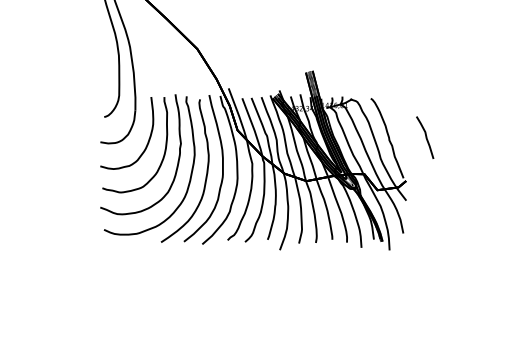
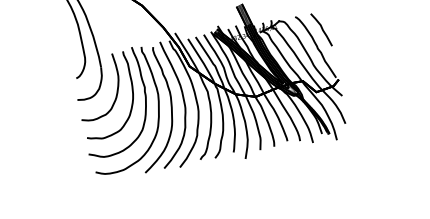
curve: (425, 137) -> (321, 29), moved

